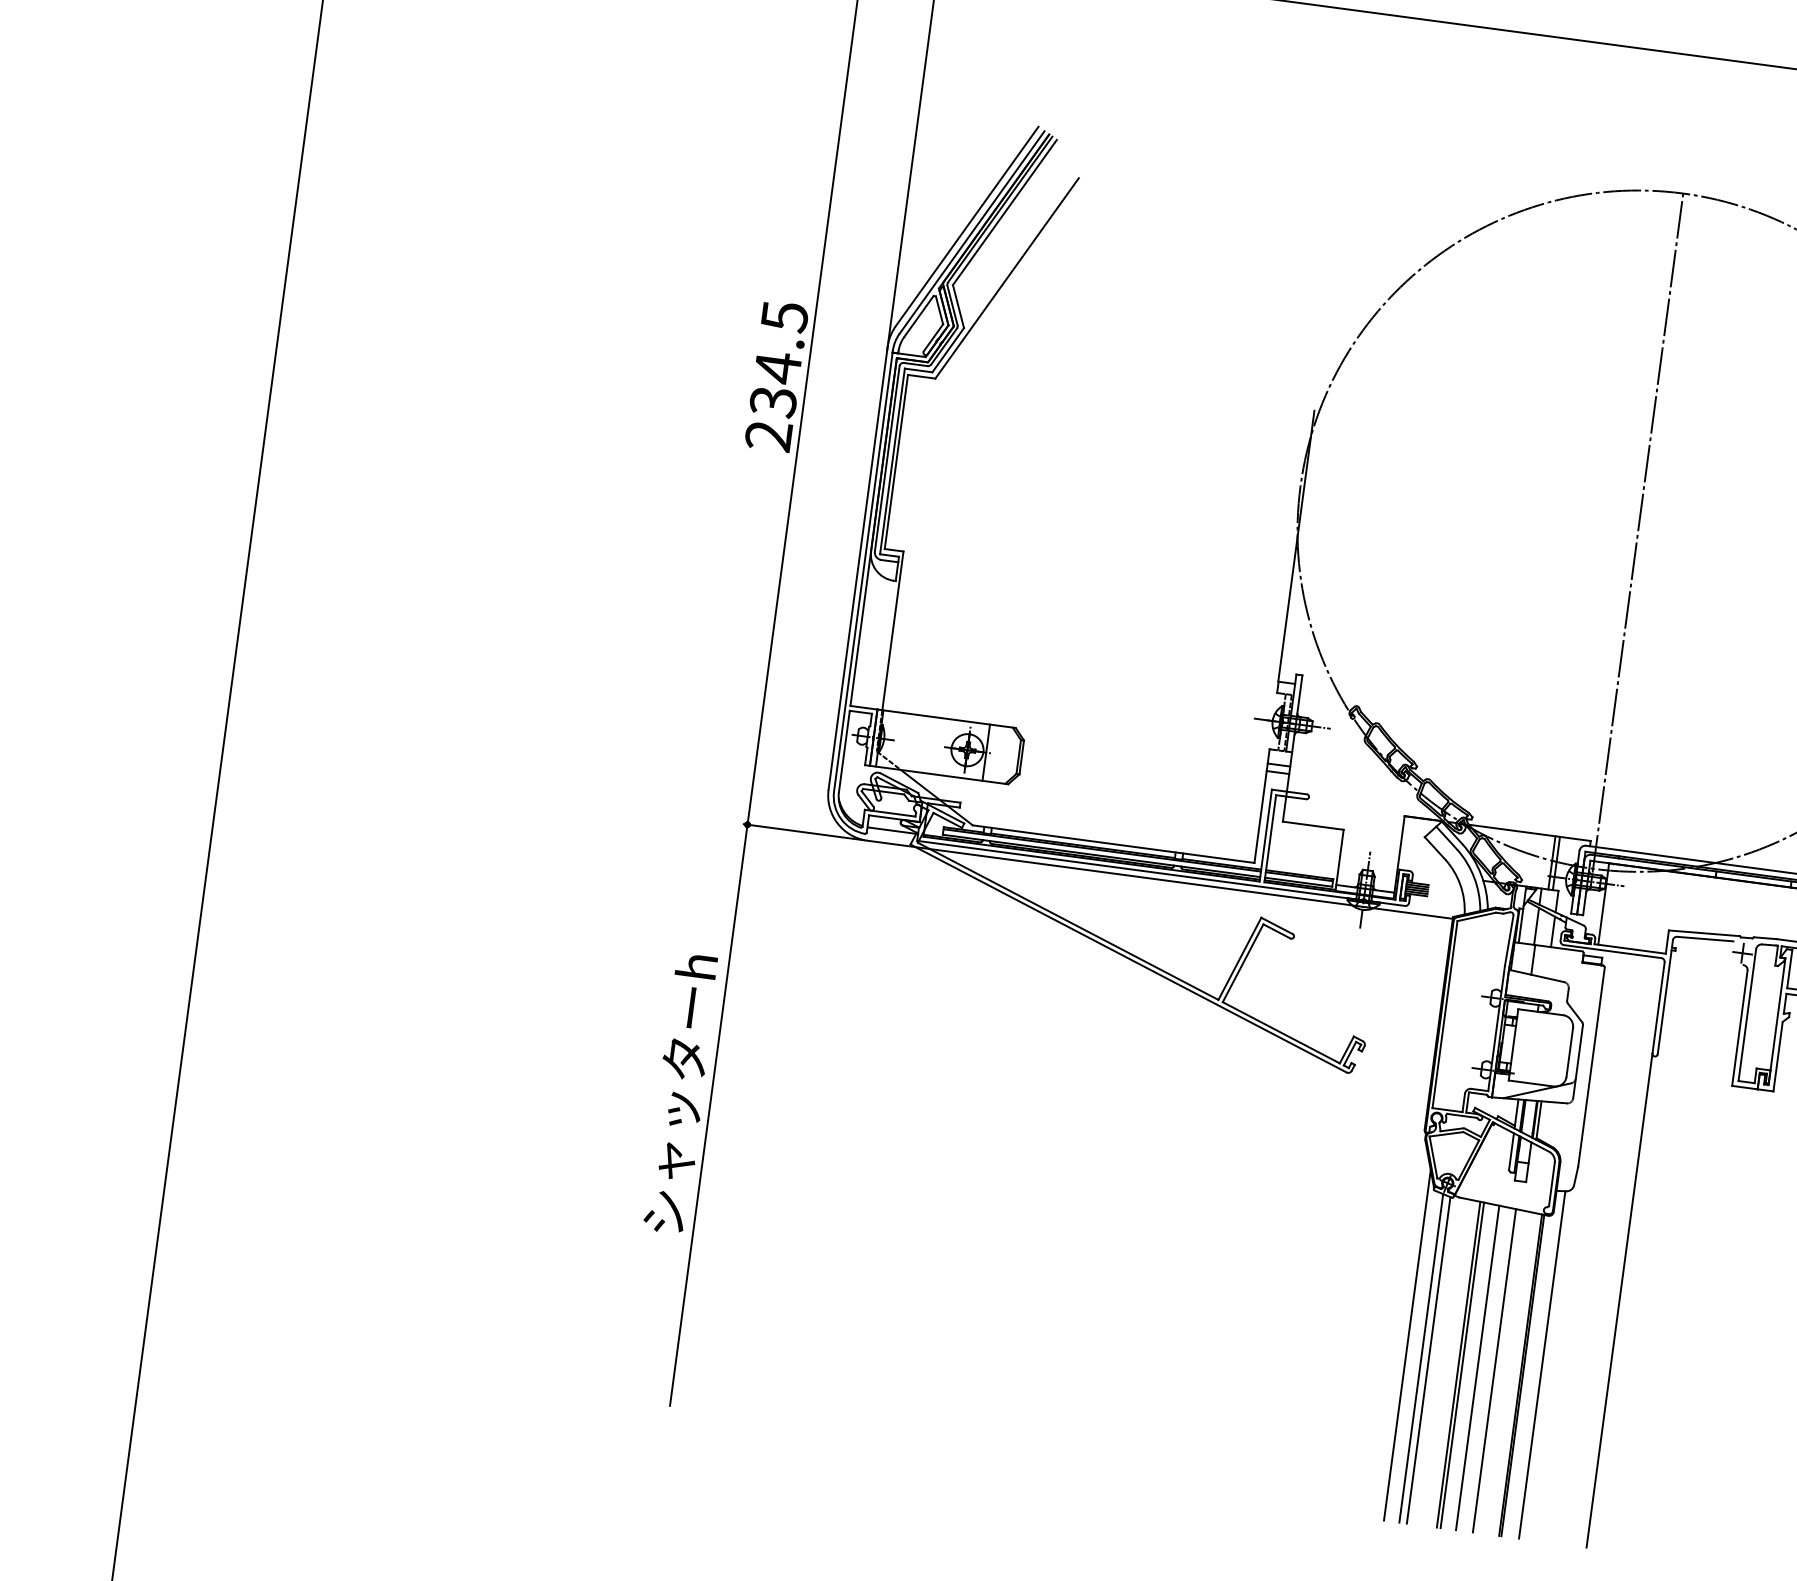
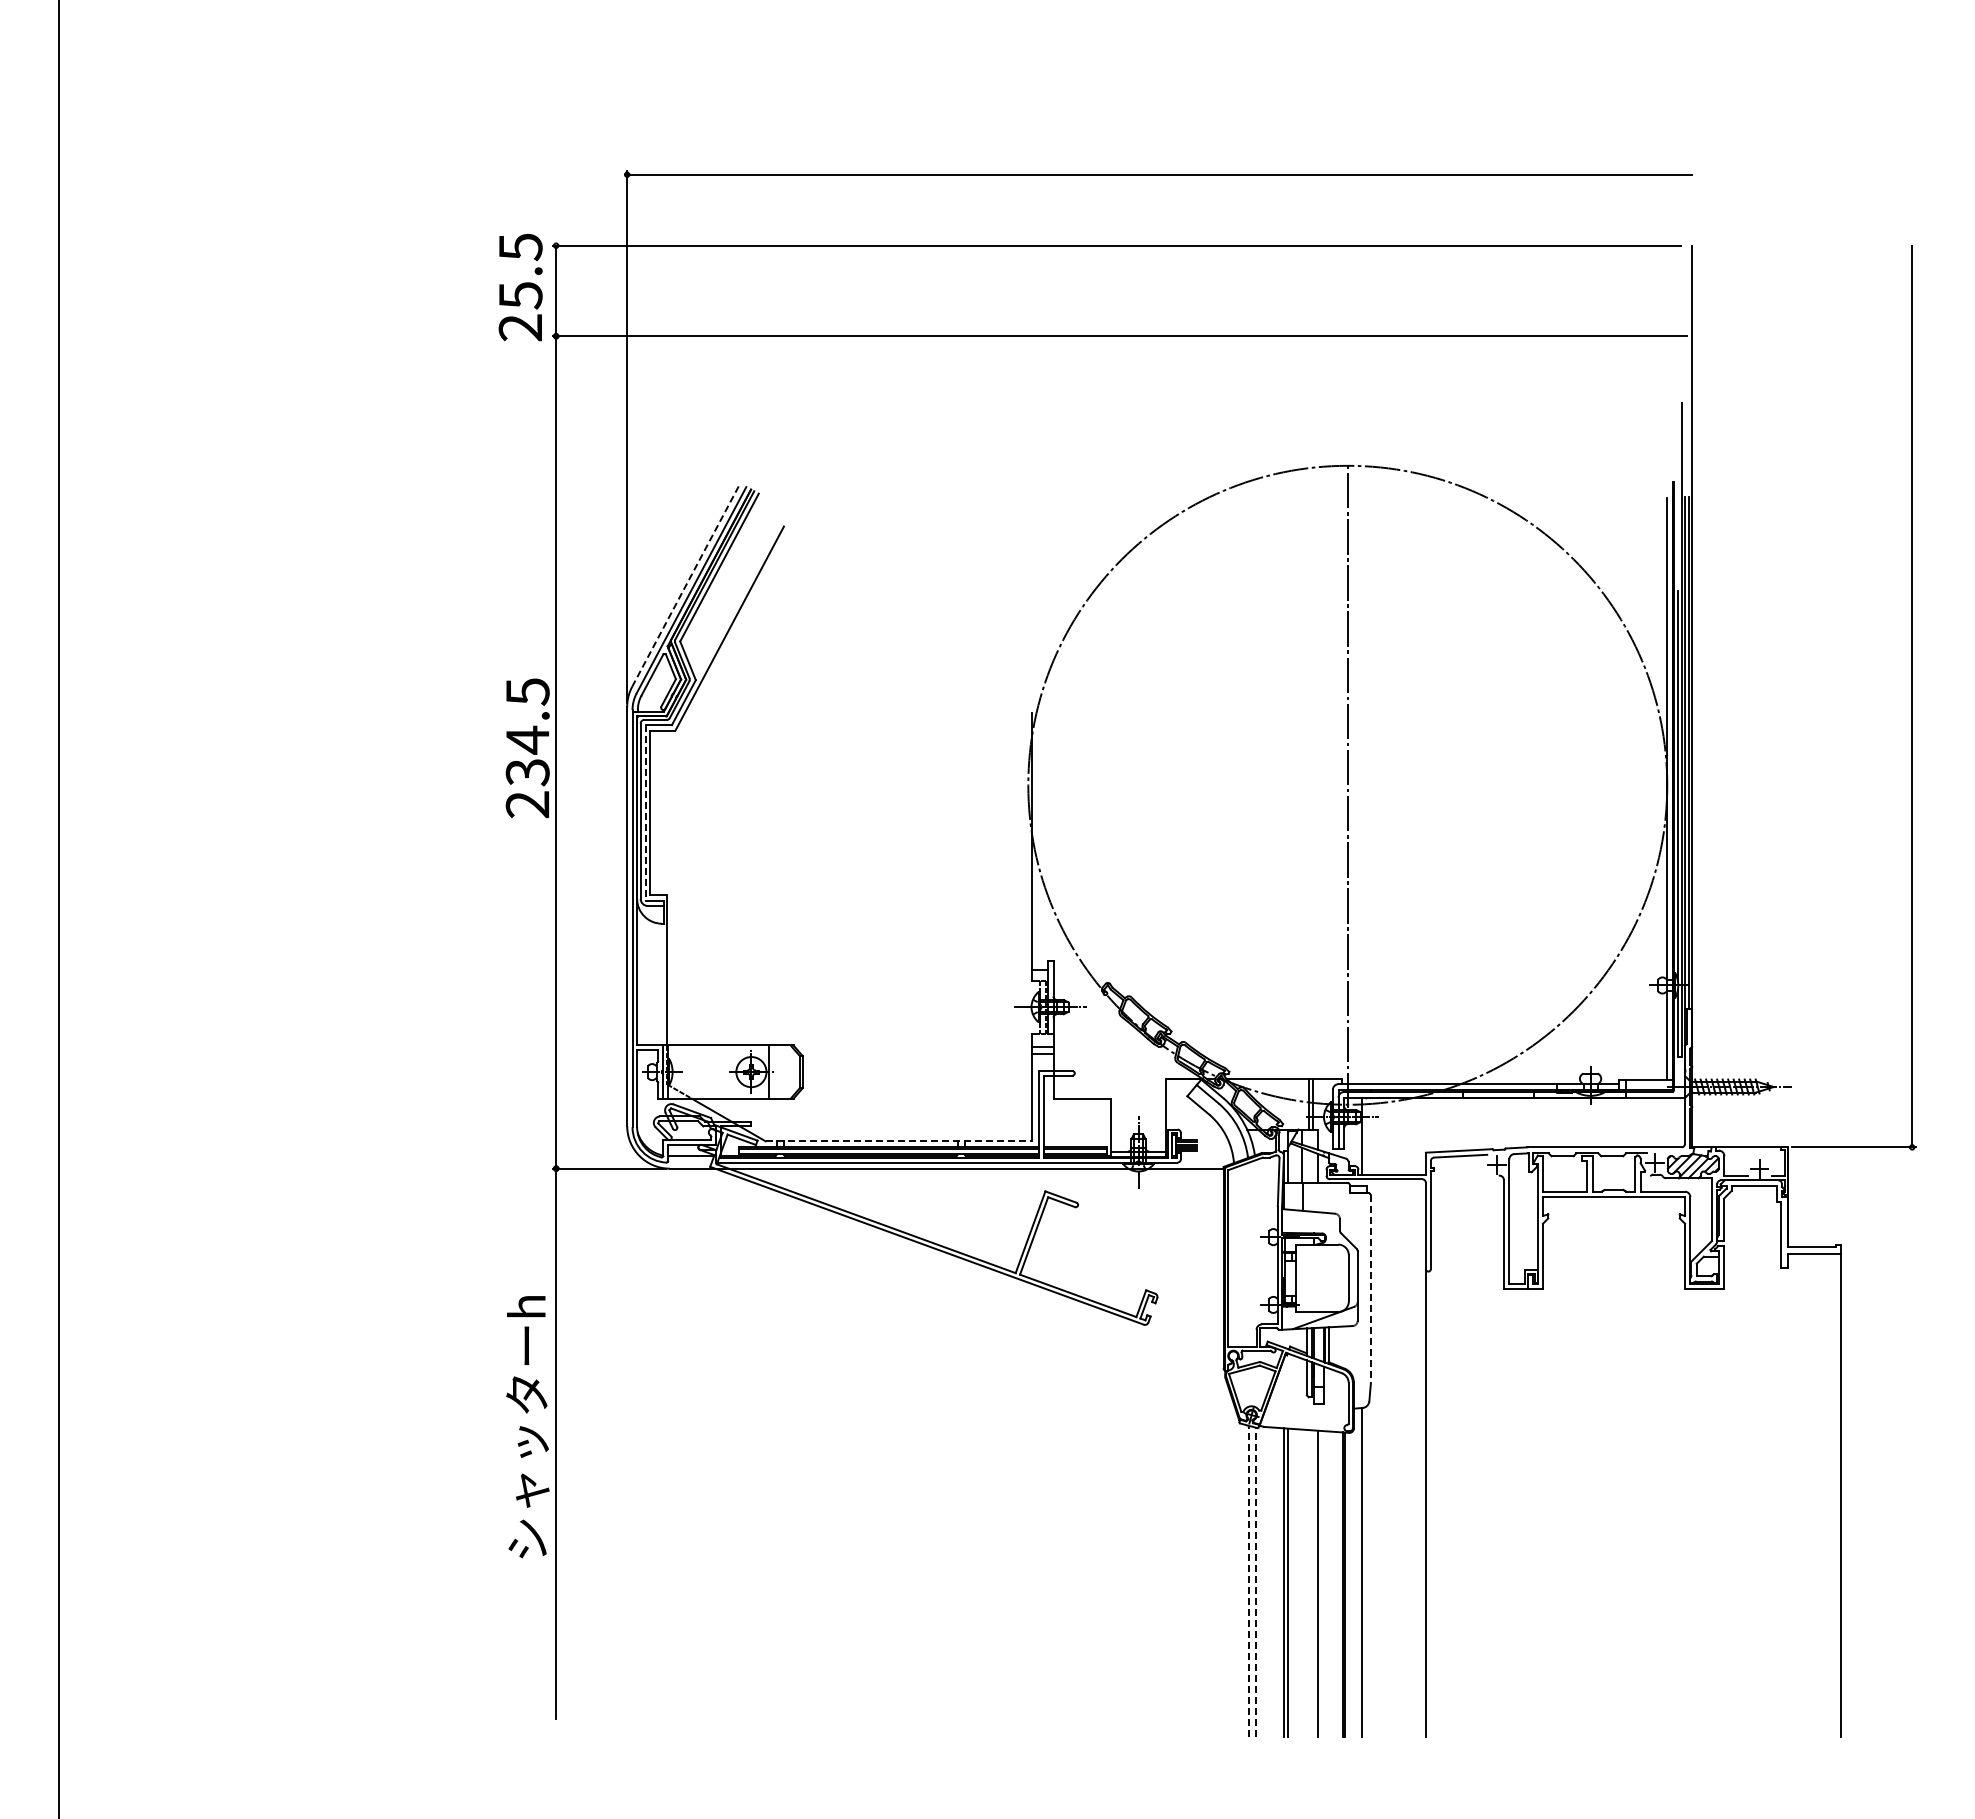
line: (967, 225) -> (686, 584), solid -> dashed
line: (892, 460) -> (645, 812), solid -> dashed
line: (1114, 844) -> (899, 1141), solid -> dashed
line: (1591, 1067) -> (1370, 1289), solid -> dashed
line: (1407, 1345) -> (1234, 1570), removed
line: (1421, 1357) -> (1248, 1580), solid -> dashed
line: (1428, 1359) -> (1255, 1581), solid -> dashed
line: (1477, 1367) -> (1302, 1582), removed

